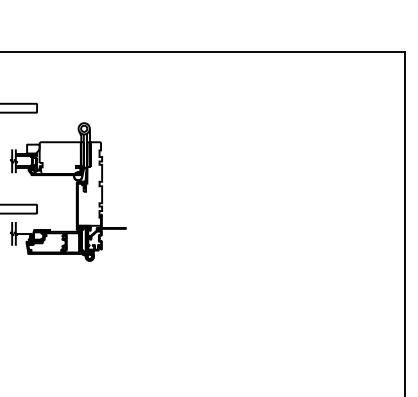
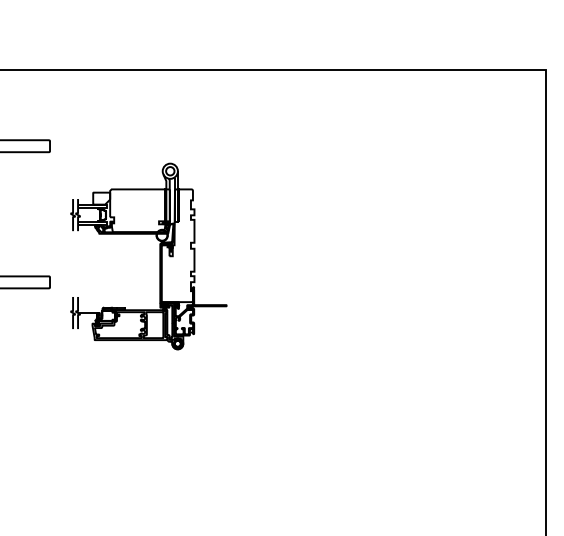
part: (75, 191) -> (158, 255), moved

